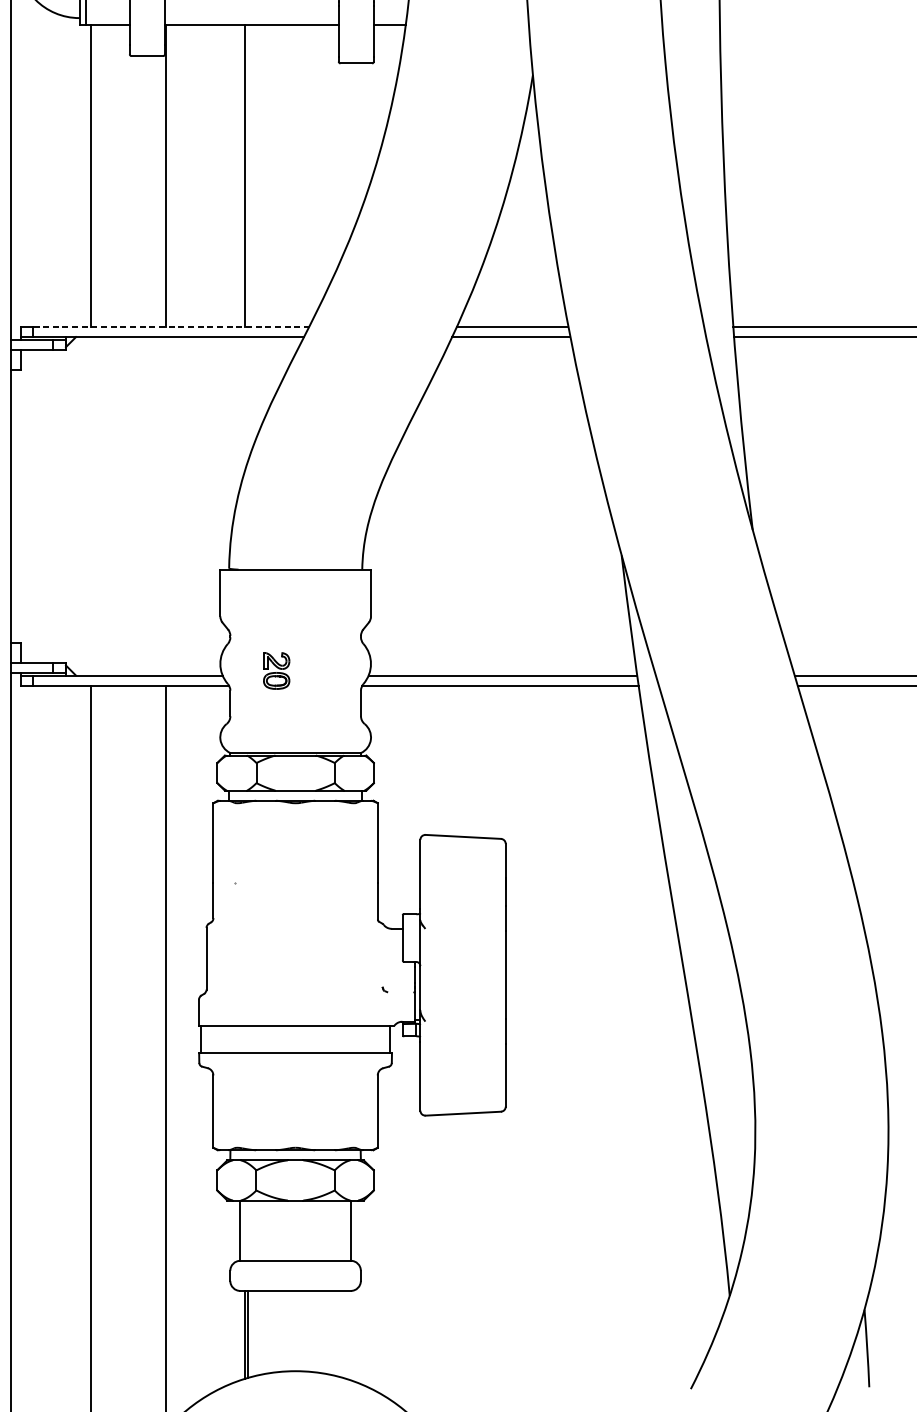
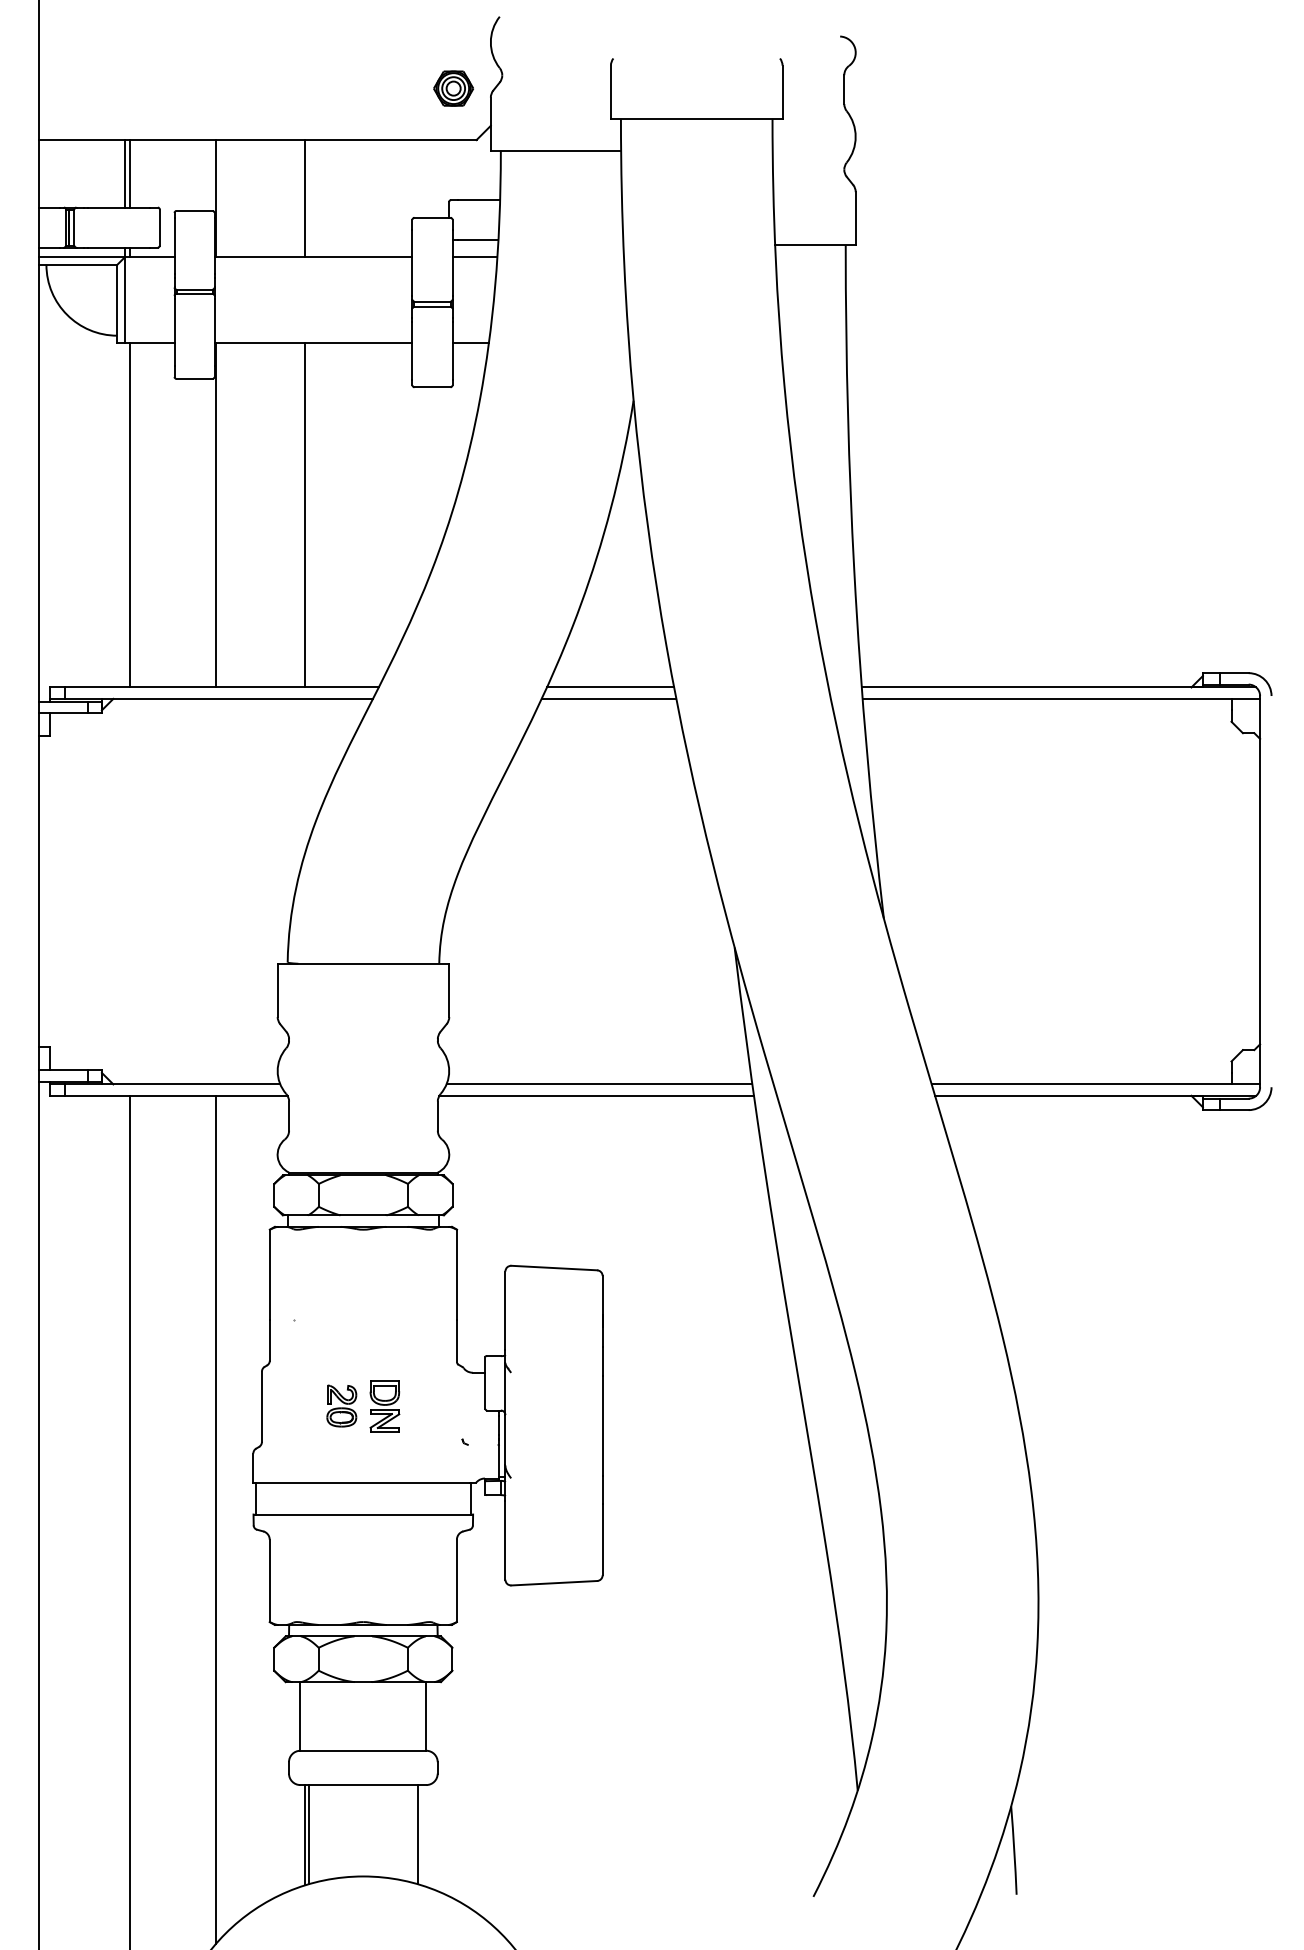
line: (171, 327) -> (221, 687), dashed -> solid
part: (276, 670) -> (341, 1405), moved
part: (314, 958) -> (384, 1406), added
line: (343, 1334) -> (417, 1834), added

